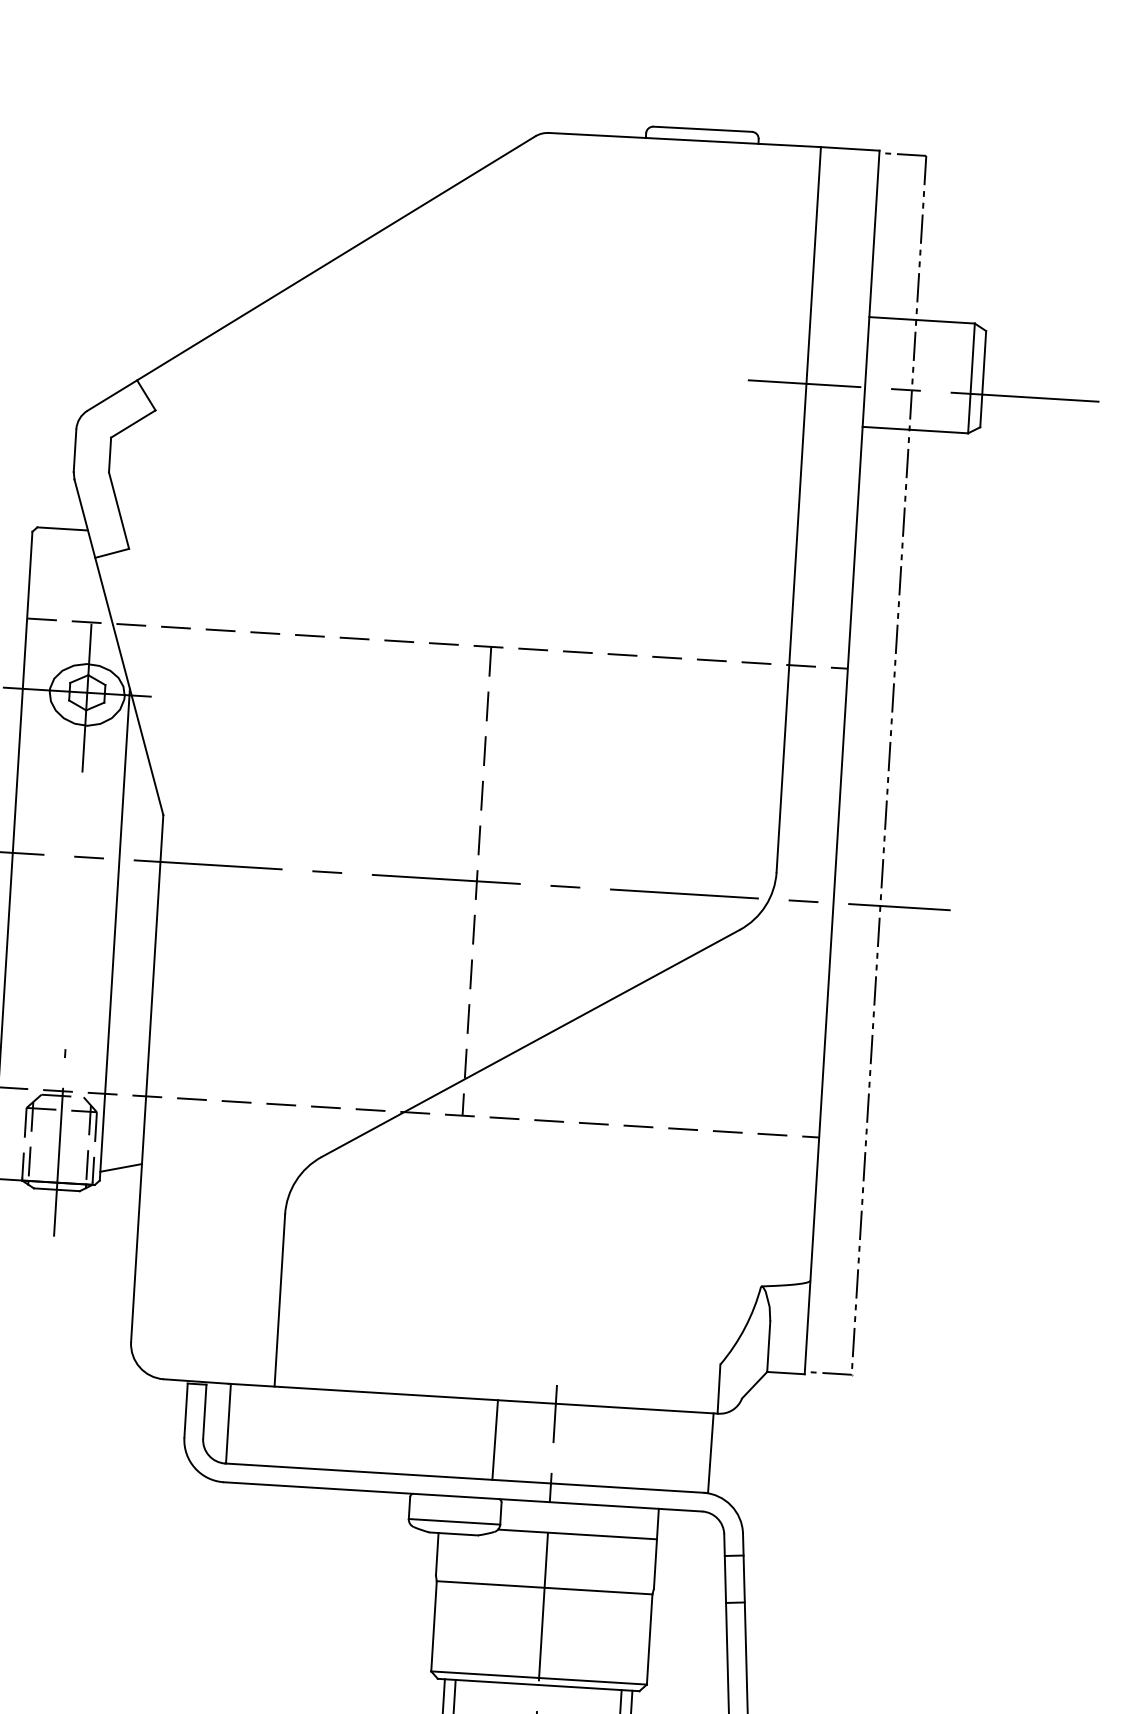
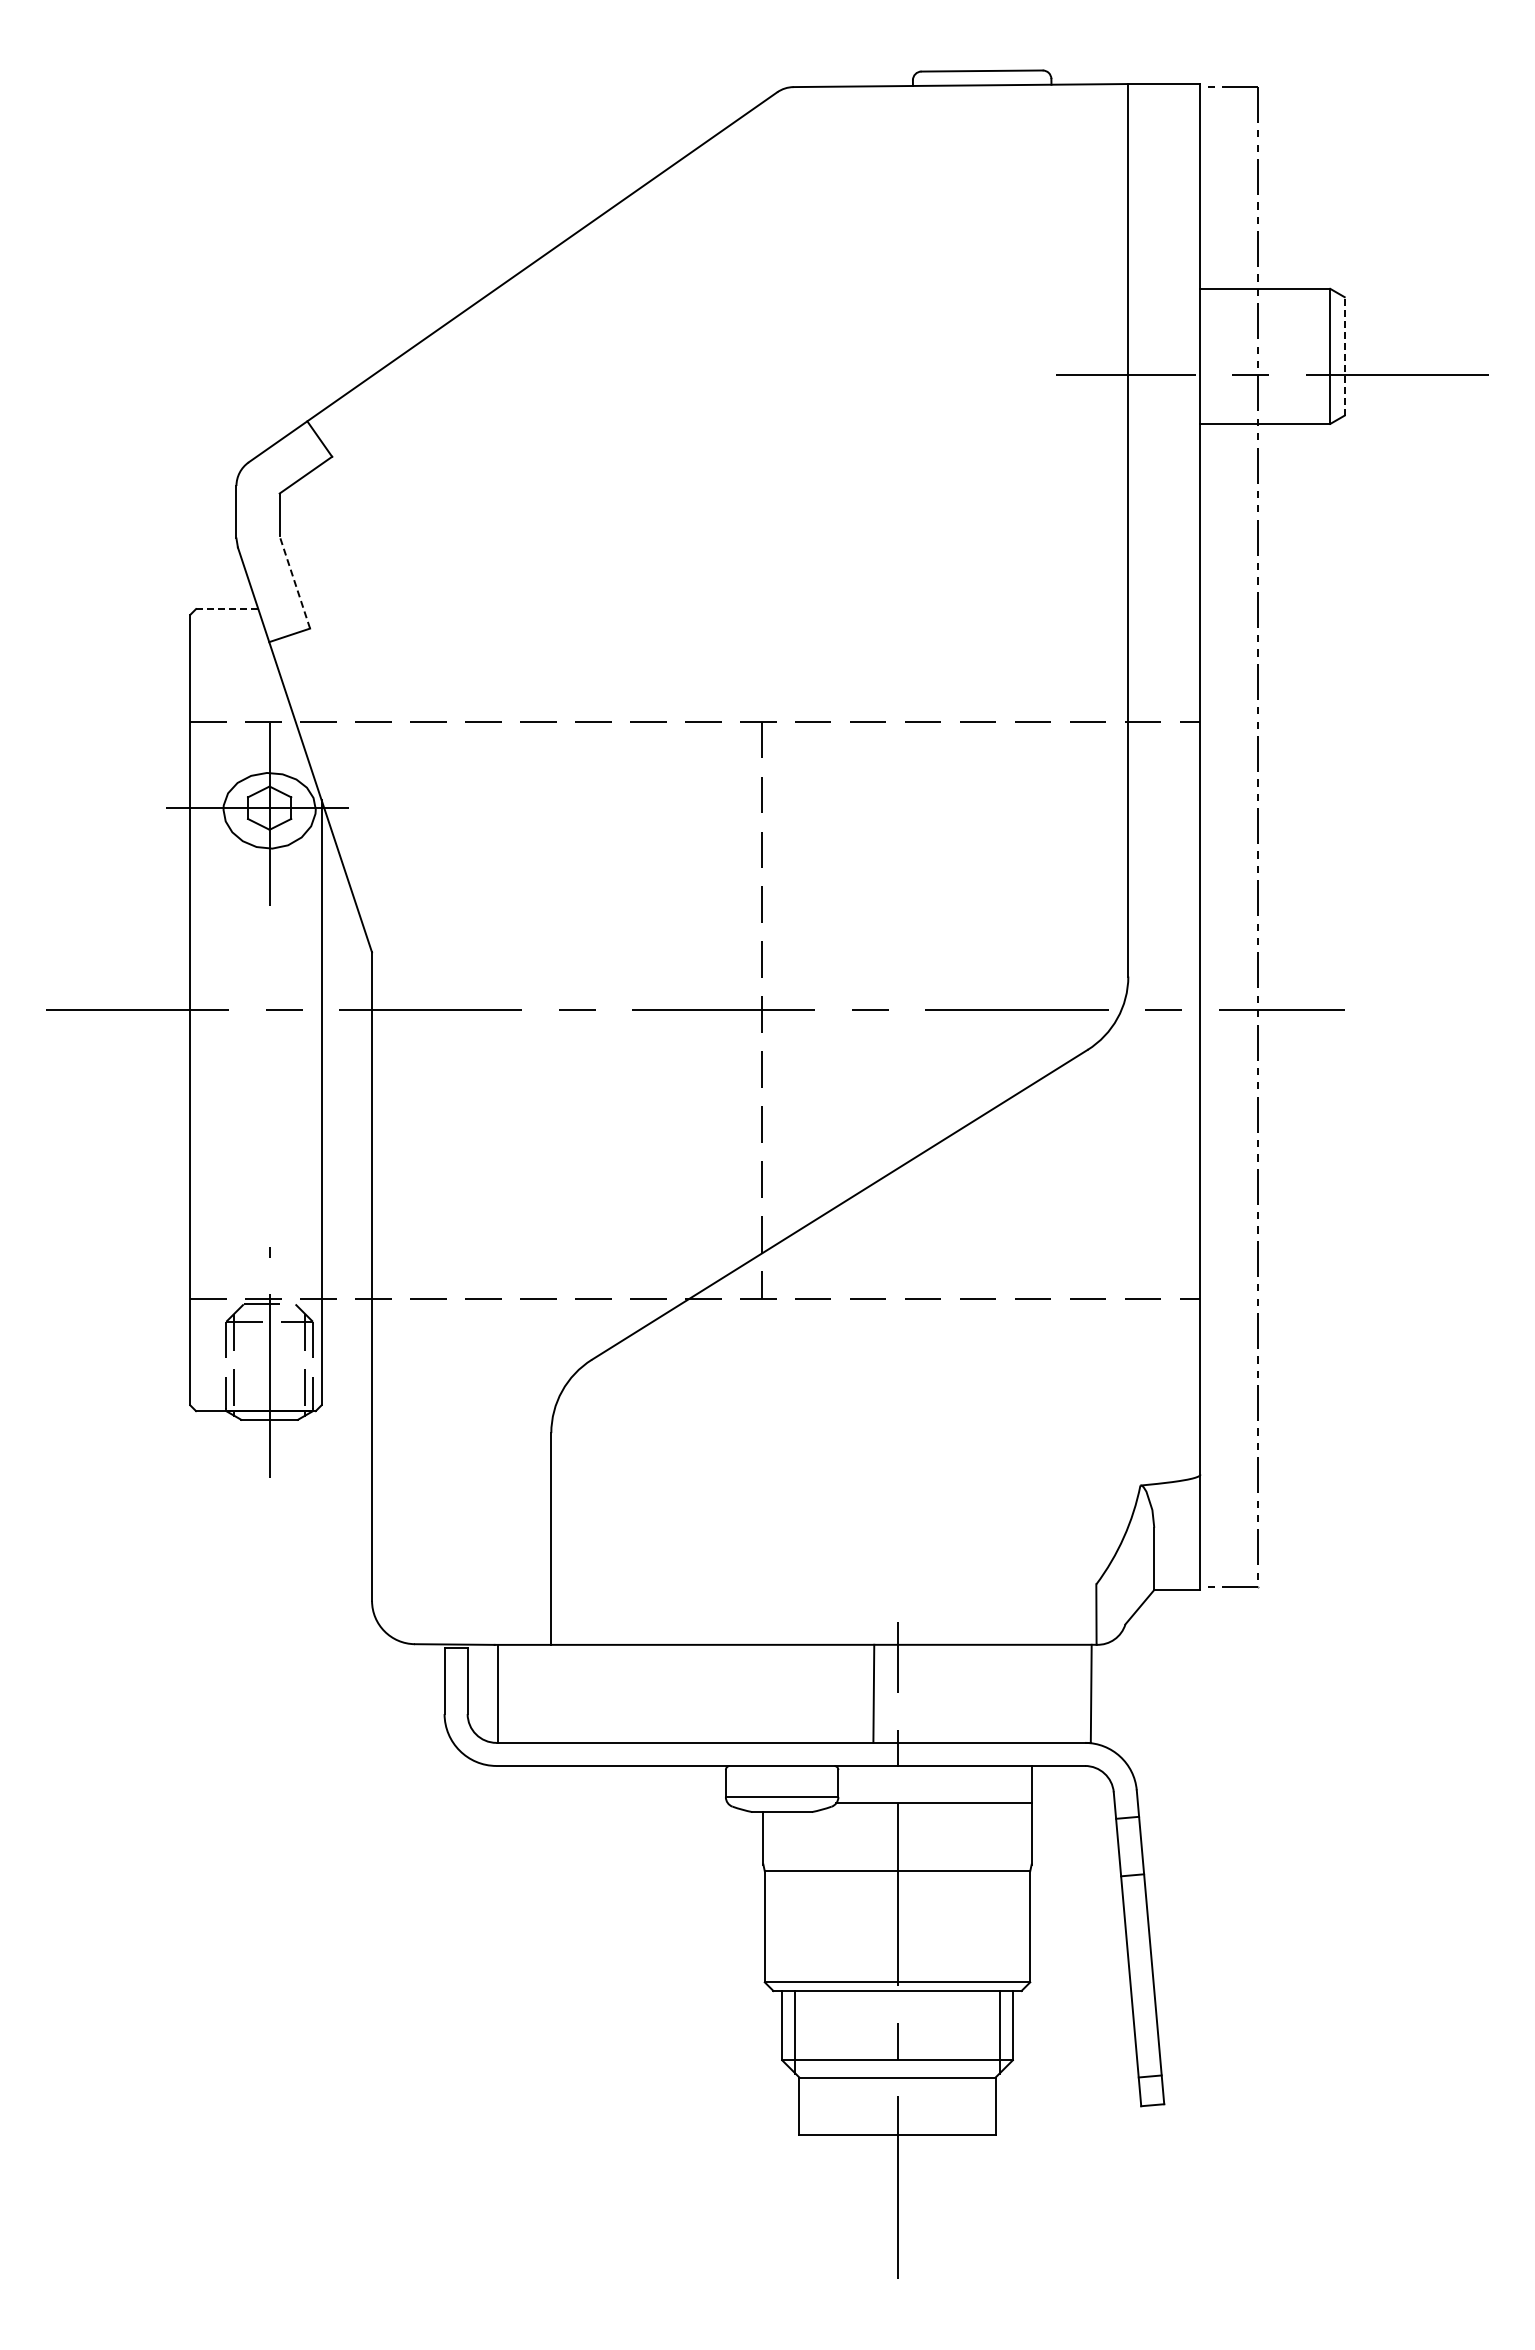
line: (983, 378) -> (1344, 355), solid -> dashed
line: (118, 510) -> (294, 582), solid -> dashed
line: (62, 529) -> (226, 609), solid -> dashed
line: (120, 1167) -> (346, 1387), removed
line: (494, 1439) -> (873, 1693), moved

